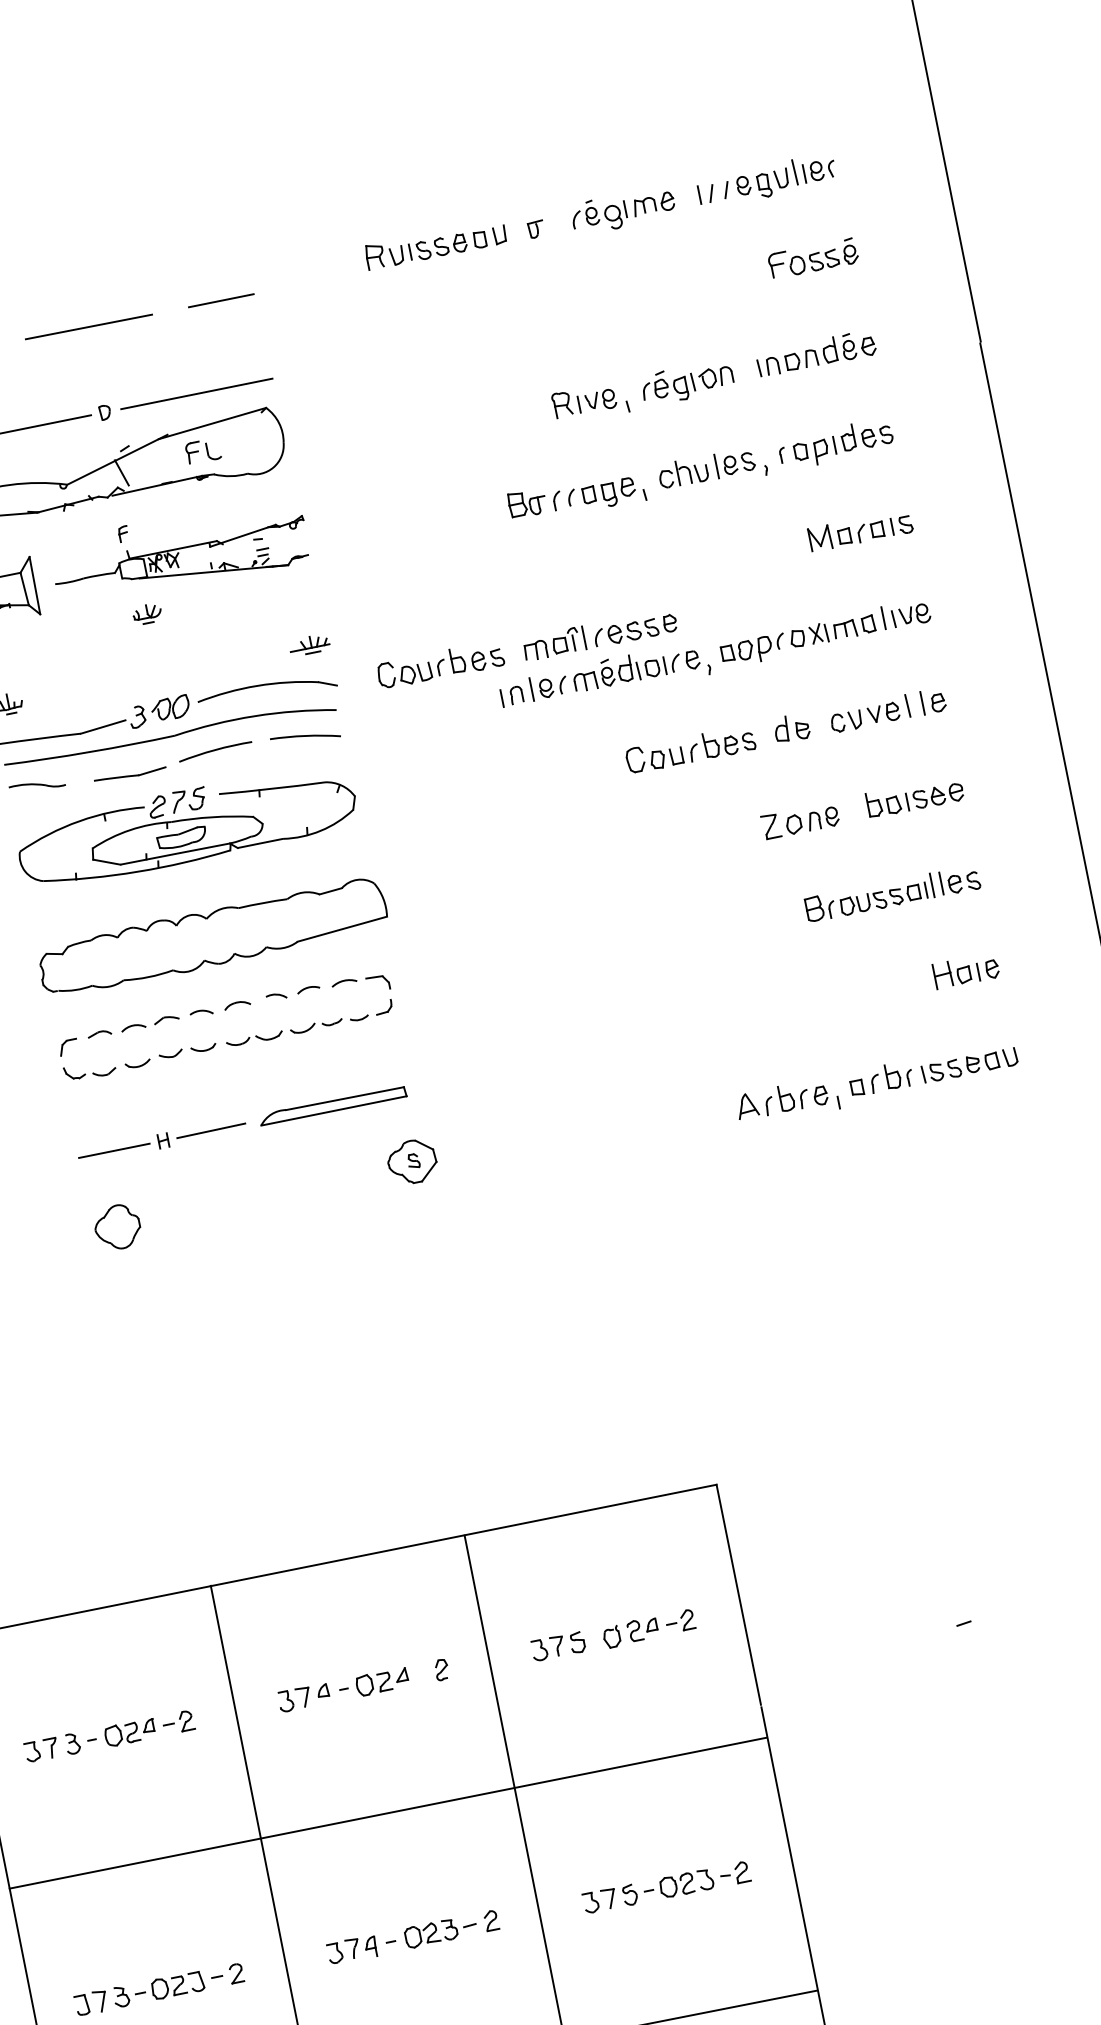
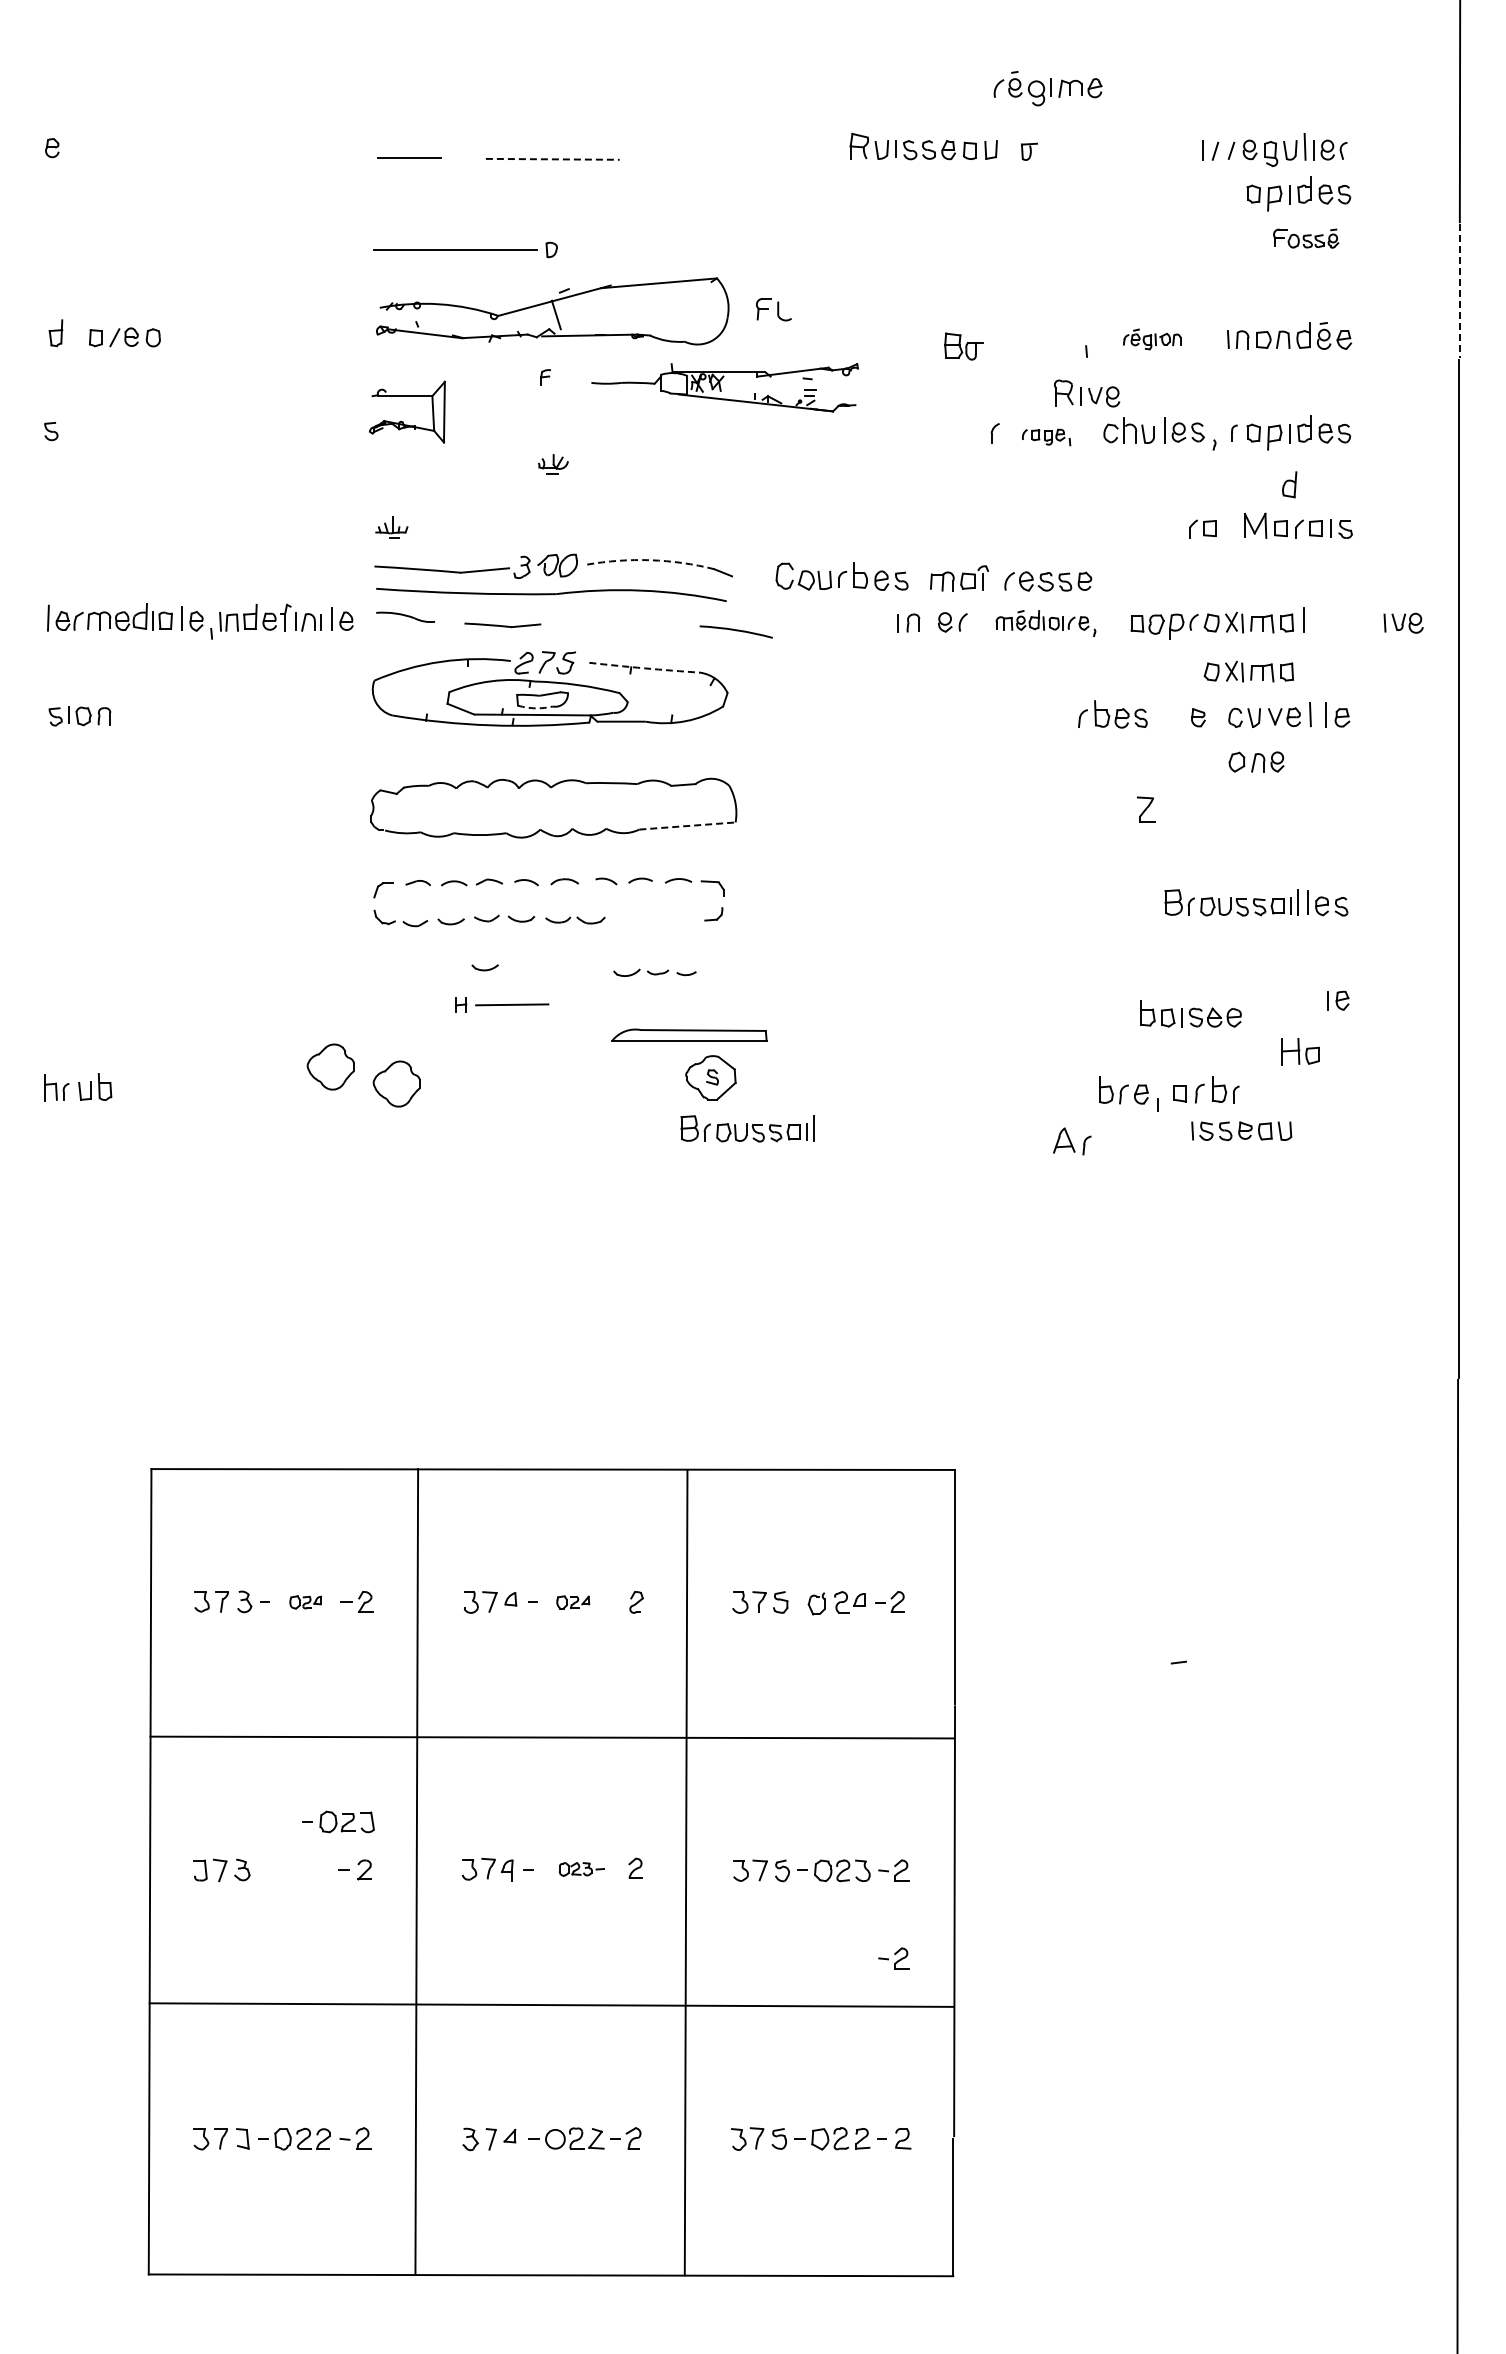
part: (622, 210) -> (1047, 88), moved
part: (797, 217) -> (1298, 193), added
part: (812, 258) -> (1305, 238), size x0.7
line: (967, 278) -> (1459, 290), solid -> dashed
line: (220, 300) -> (692, 159), removed
line: (88, 327) -> (552, 159), solid -> dashed
part: (687, 382) -> (1152, 339), size x0.6
line: (196, 393) -> (648, 249), removed
part: (584, 400) -> (1087, 393), moved
part: (202, 451) -> (773, 309), moved
part: (606, 495) -> (1046, 437), size x0.6
part: (527, 503) -> (963, 346), moved
part: (770, 551) -> (1202, 528), added
part: (181, 563) -> (724, 387), moved
part: (911, 615) -> (1403, 622), moved
line: (584, 637) -> (994, 578), removed
part: (309, 645) -> (712, 529), removed
part: (641, 670) -> (1045, 623), size x0.7
part: (841, 677) -> (1248, 671), added
arc: (257, 686) -> (650, 560), solid -> dashed
line: (532, 689) -> (930, 620), removed
part: (781, 729) -> (1289, 484), moved
arc: (304, 736) -> (735, 630), moved
arc: (215, 750) -> (594, 617), removed
part: (654, 756) -> (1041, 714), removed
arc: (271, 789) -> (644, 668), solid -> dashed
part: (914, 796) -> (1190, 1013), moved
part: (812, 820) -> (1256, 761), moved
arc: (176, 847) -> (535, 708), solid -> dashed
line: (342, 929) -> (687, 826), solid -> dashed
part: (951, 973) -> (1300, 1051), moved
part: (329, 1023) -> (654, 972), moved
part: (969, 1064) -> (1241, 1130), moved
part: (178, 1100) -> (484, 967), added
part: (332, 1105) -> (689, 1034), moved
part: (755, 1105) -> (1072, 1141), moved
line: (113, 1151) -> (408, 1005), removed
part: (456, 1202) -> (747, 1128), added
part: (51, 1223) -> (330, 1066), added
part: (381, 1682) -> (572, 1602), size x0.6
part: (130, 1732) -> (305, 1602), size x0.6
part: (440, 1931) -> (581, 1869), size x0.6
part: (751, 1956) -> (893, 1958), added
part: (169, 1986) -> (338, 1821), moved

